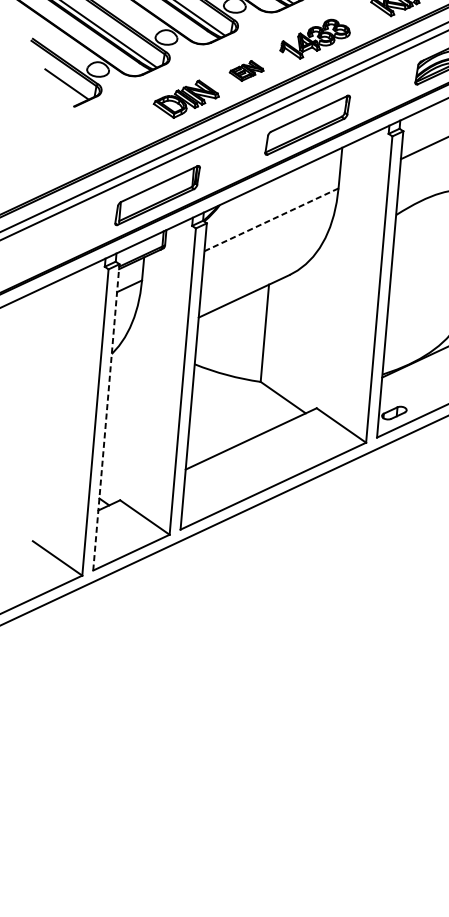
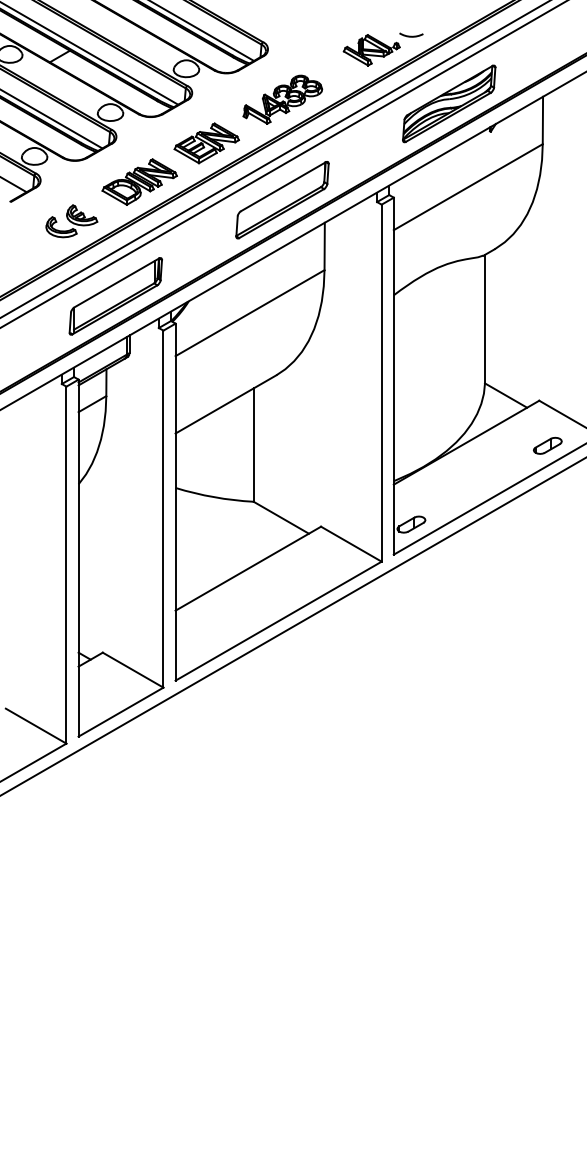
part: (246, 71) -> (206, 143), size x1.67
part: (125, 128) -> (71, 221), added
line: (271, 220) -> (250, 313), dashed -> solid
line: (106, 417) -> (78, 558), dashed -> solid

